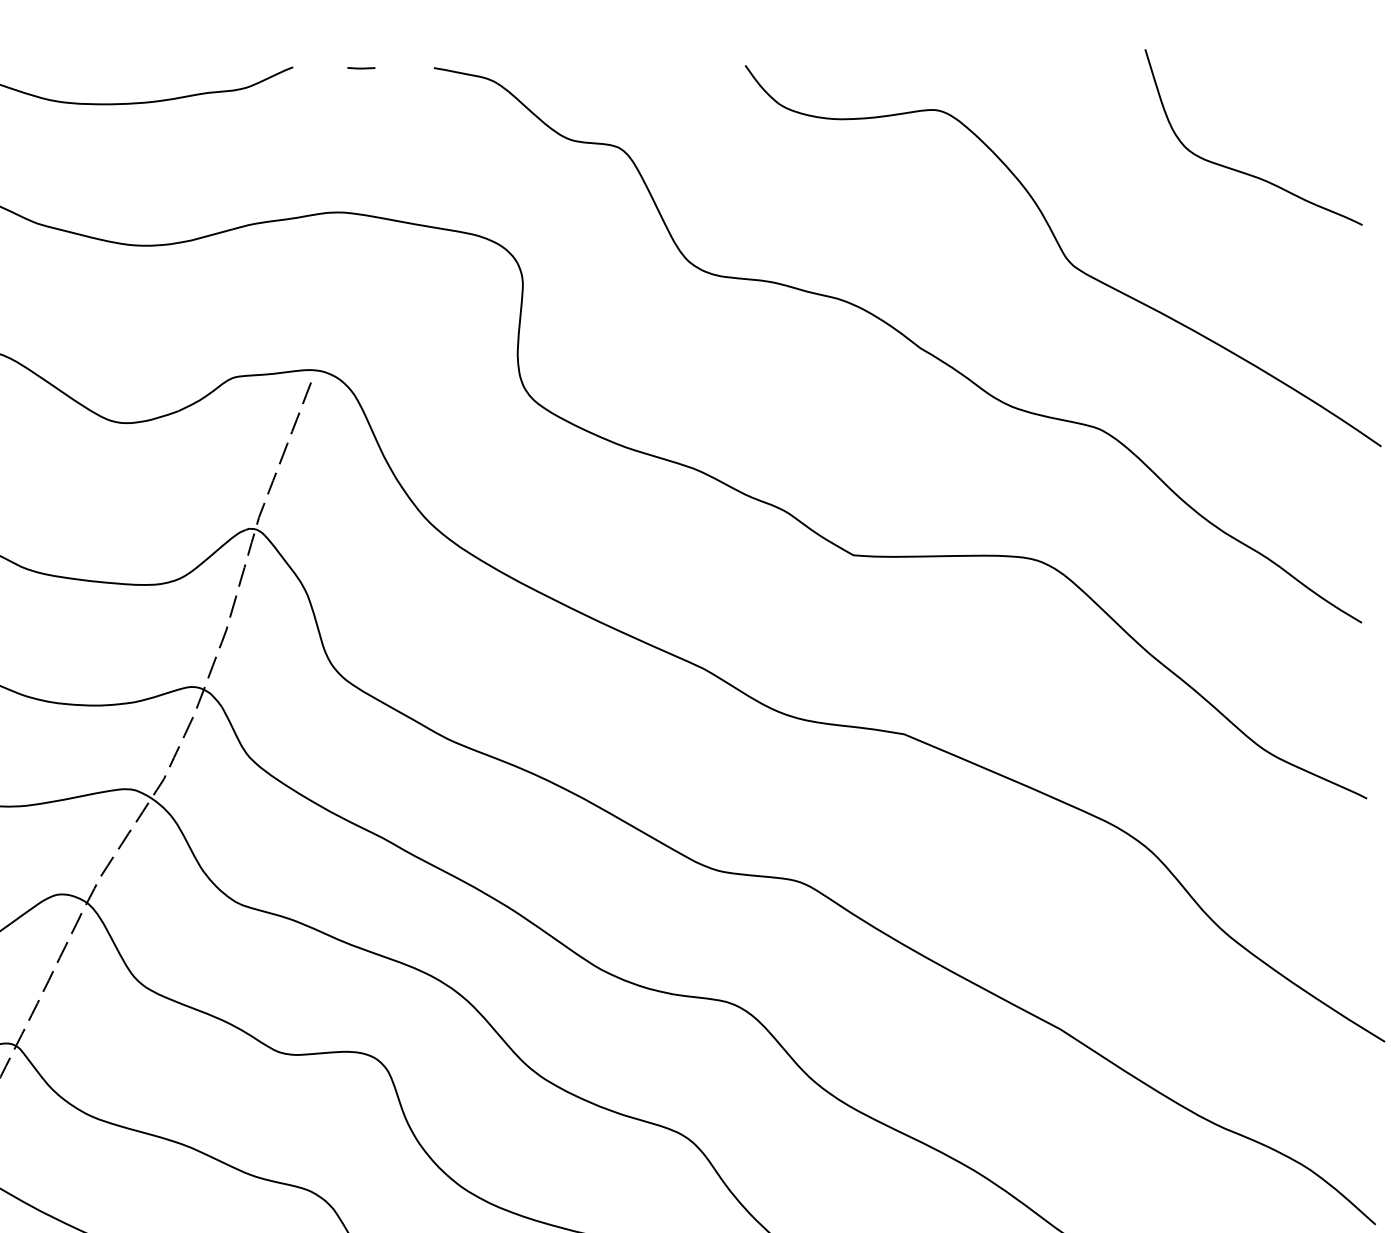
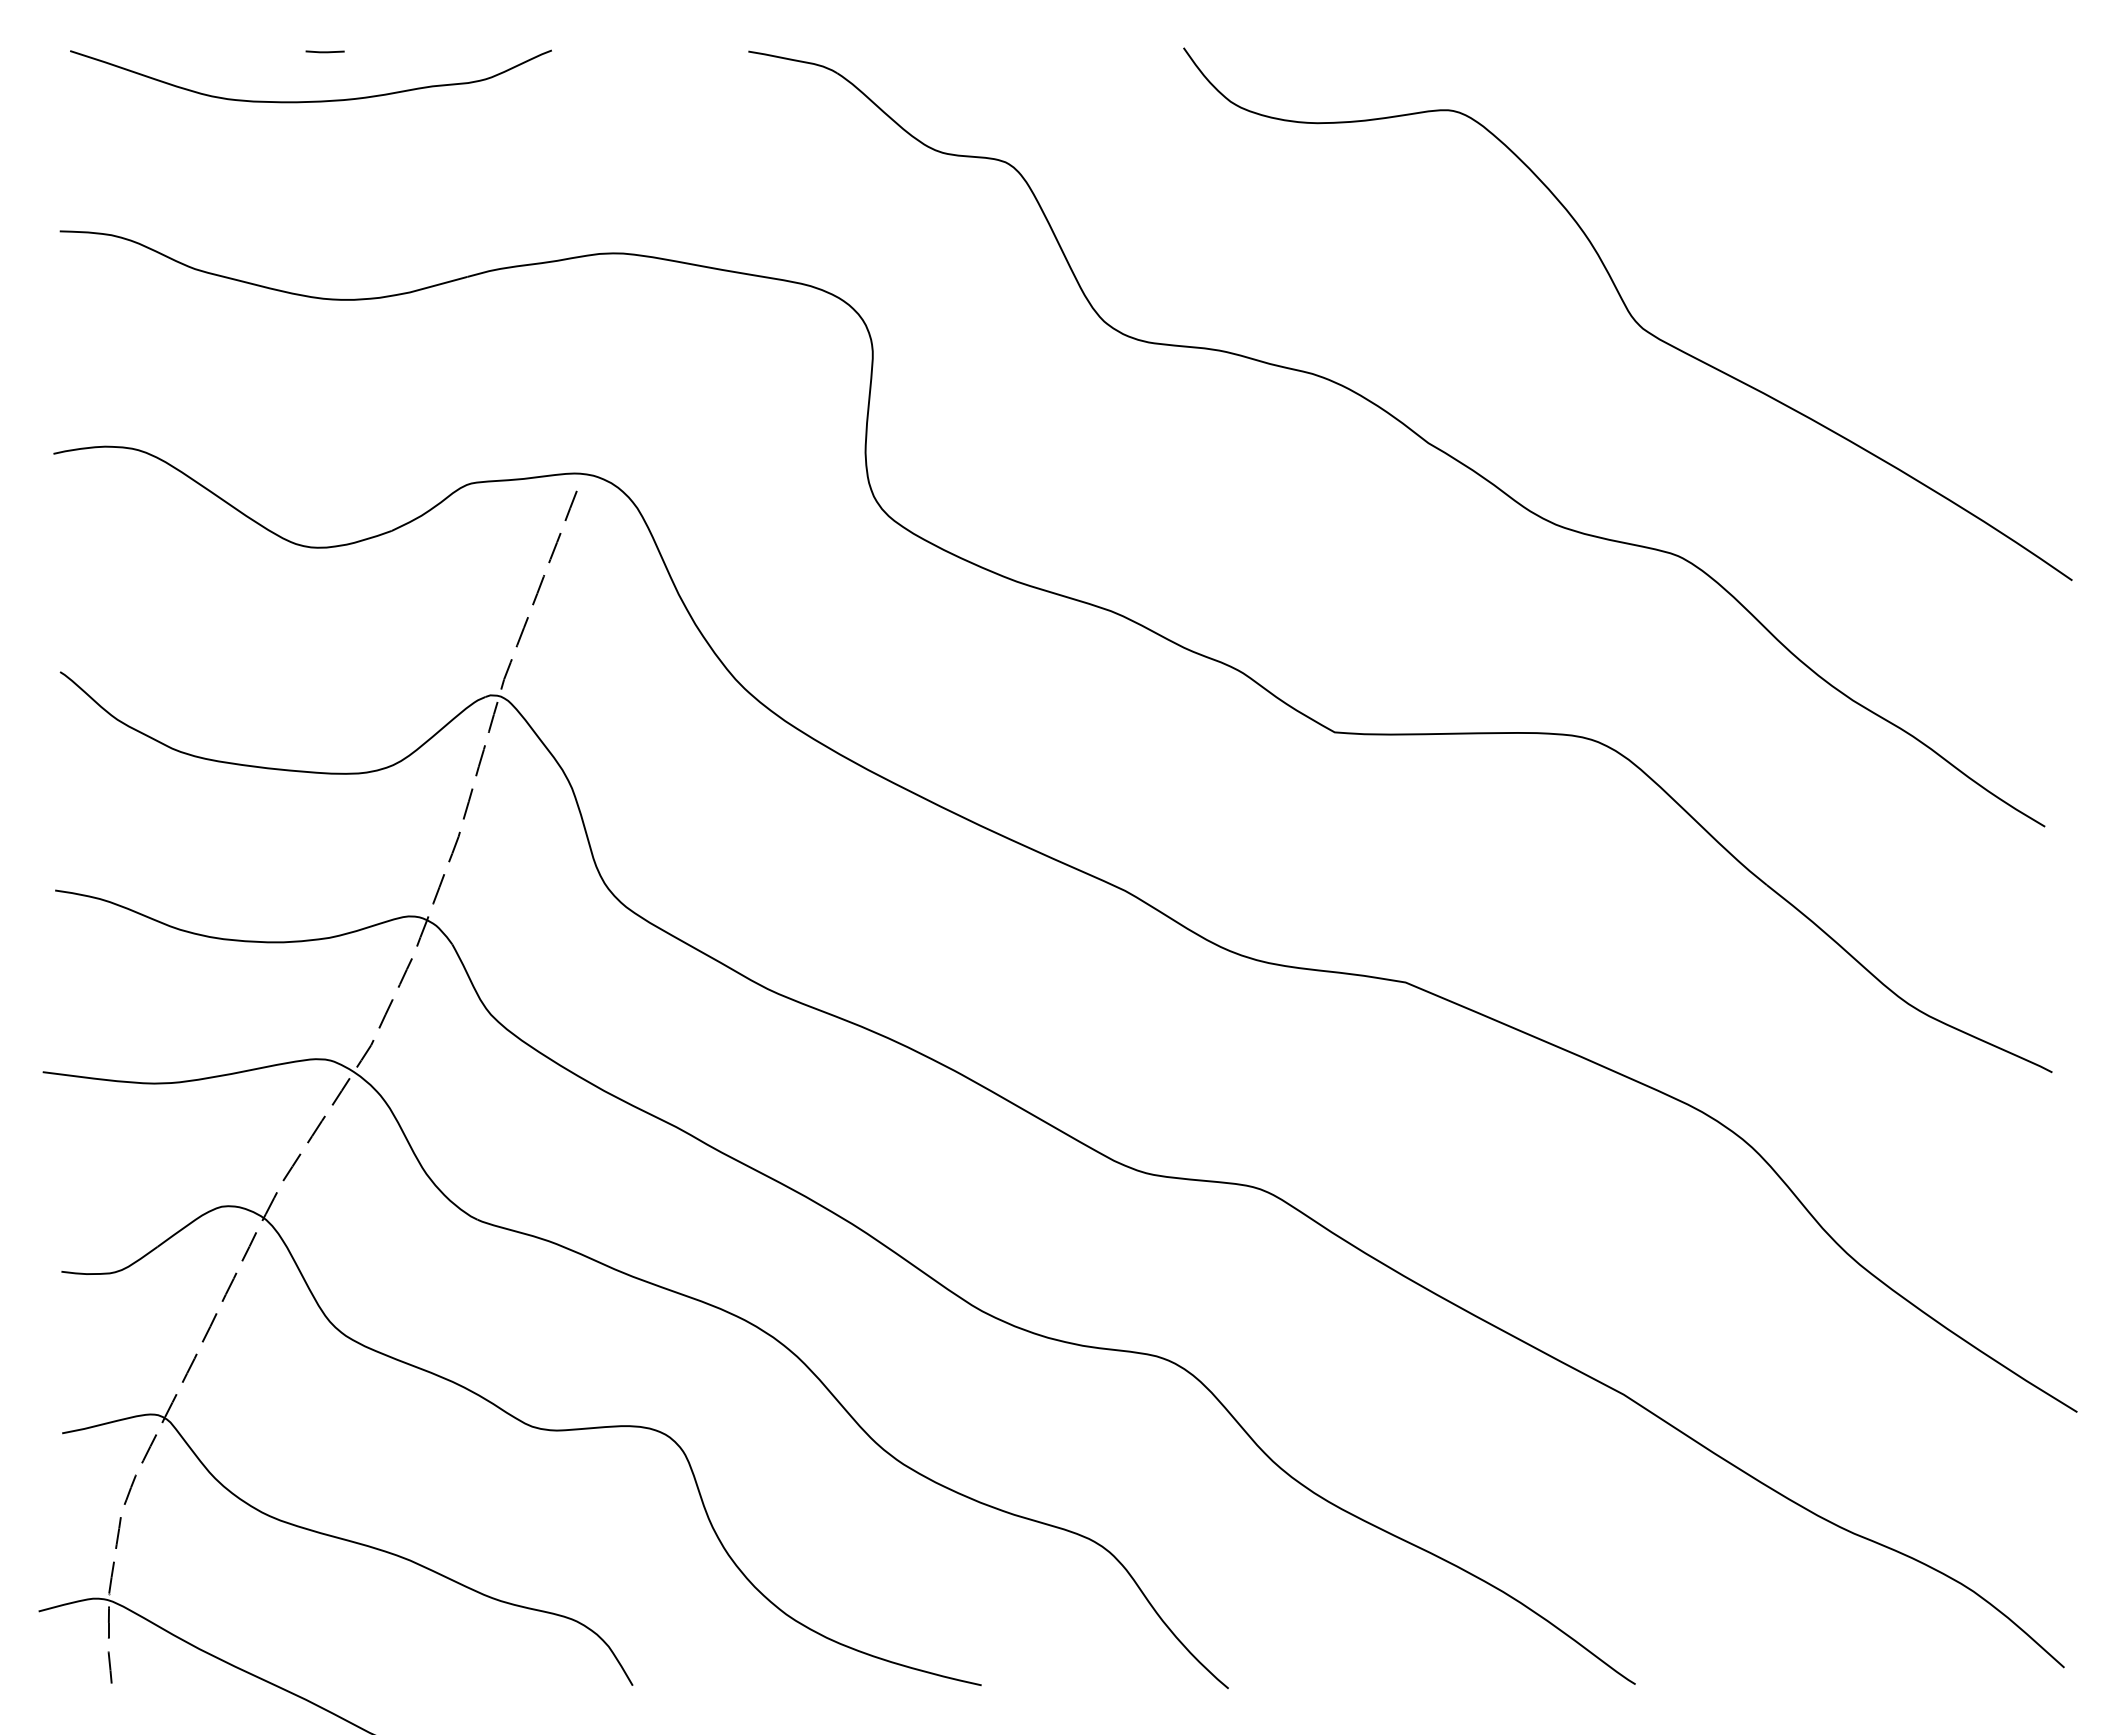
line: (360, 67) -> (324, 51), moved
curve: (1242, 171) -> (1878, 196), removed

